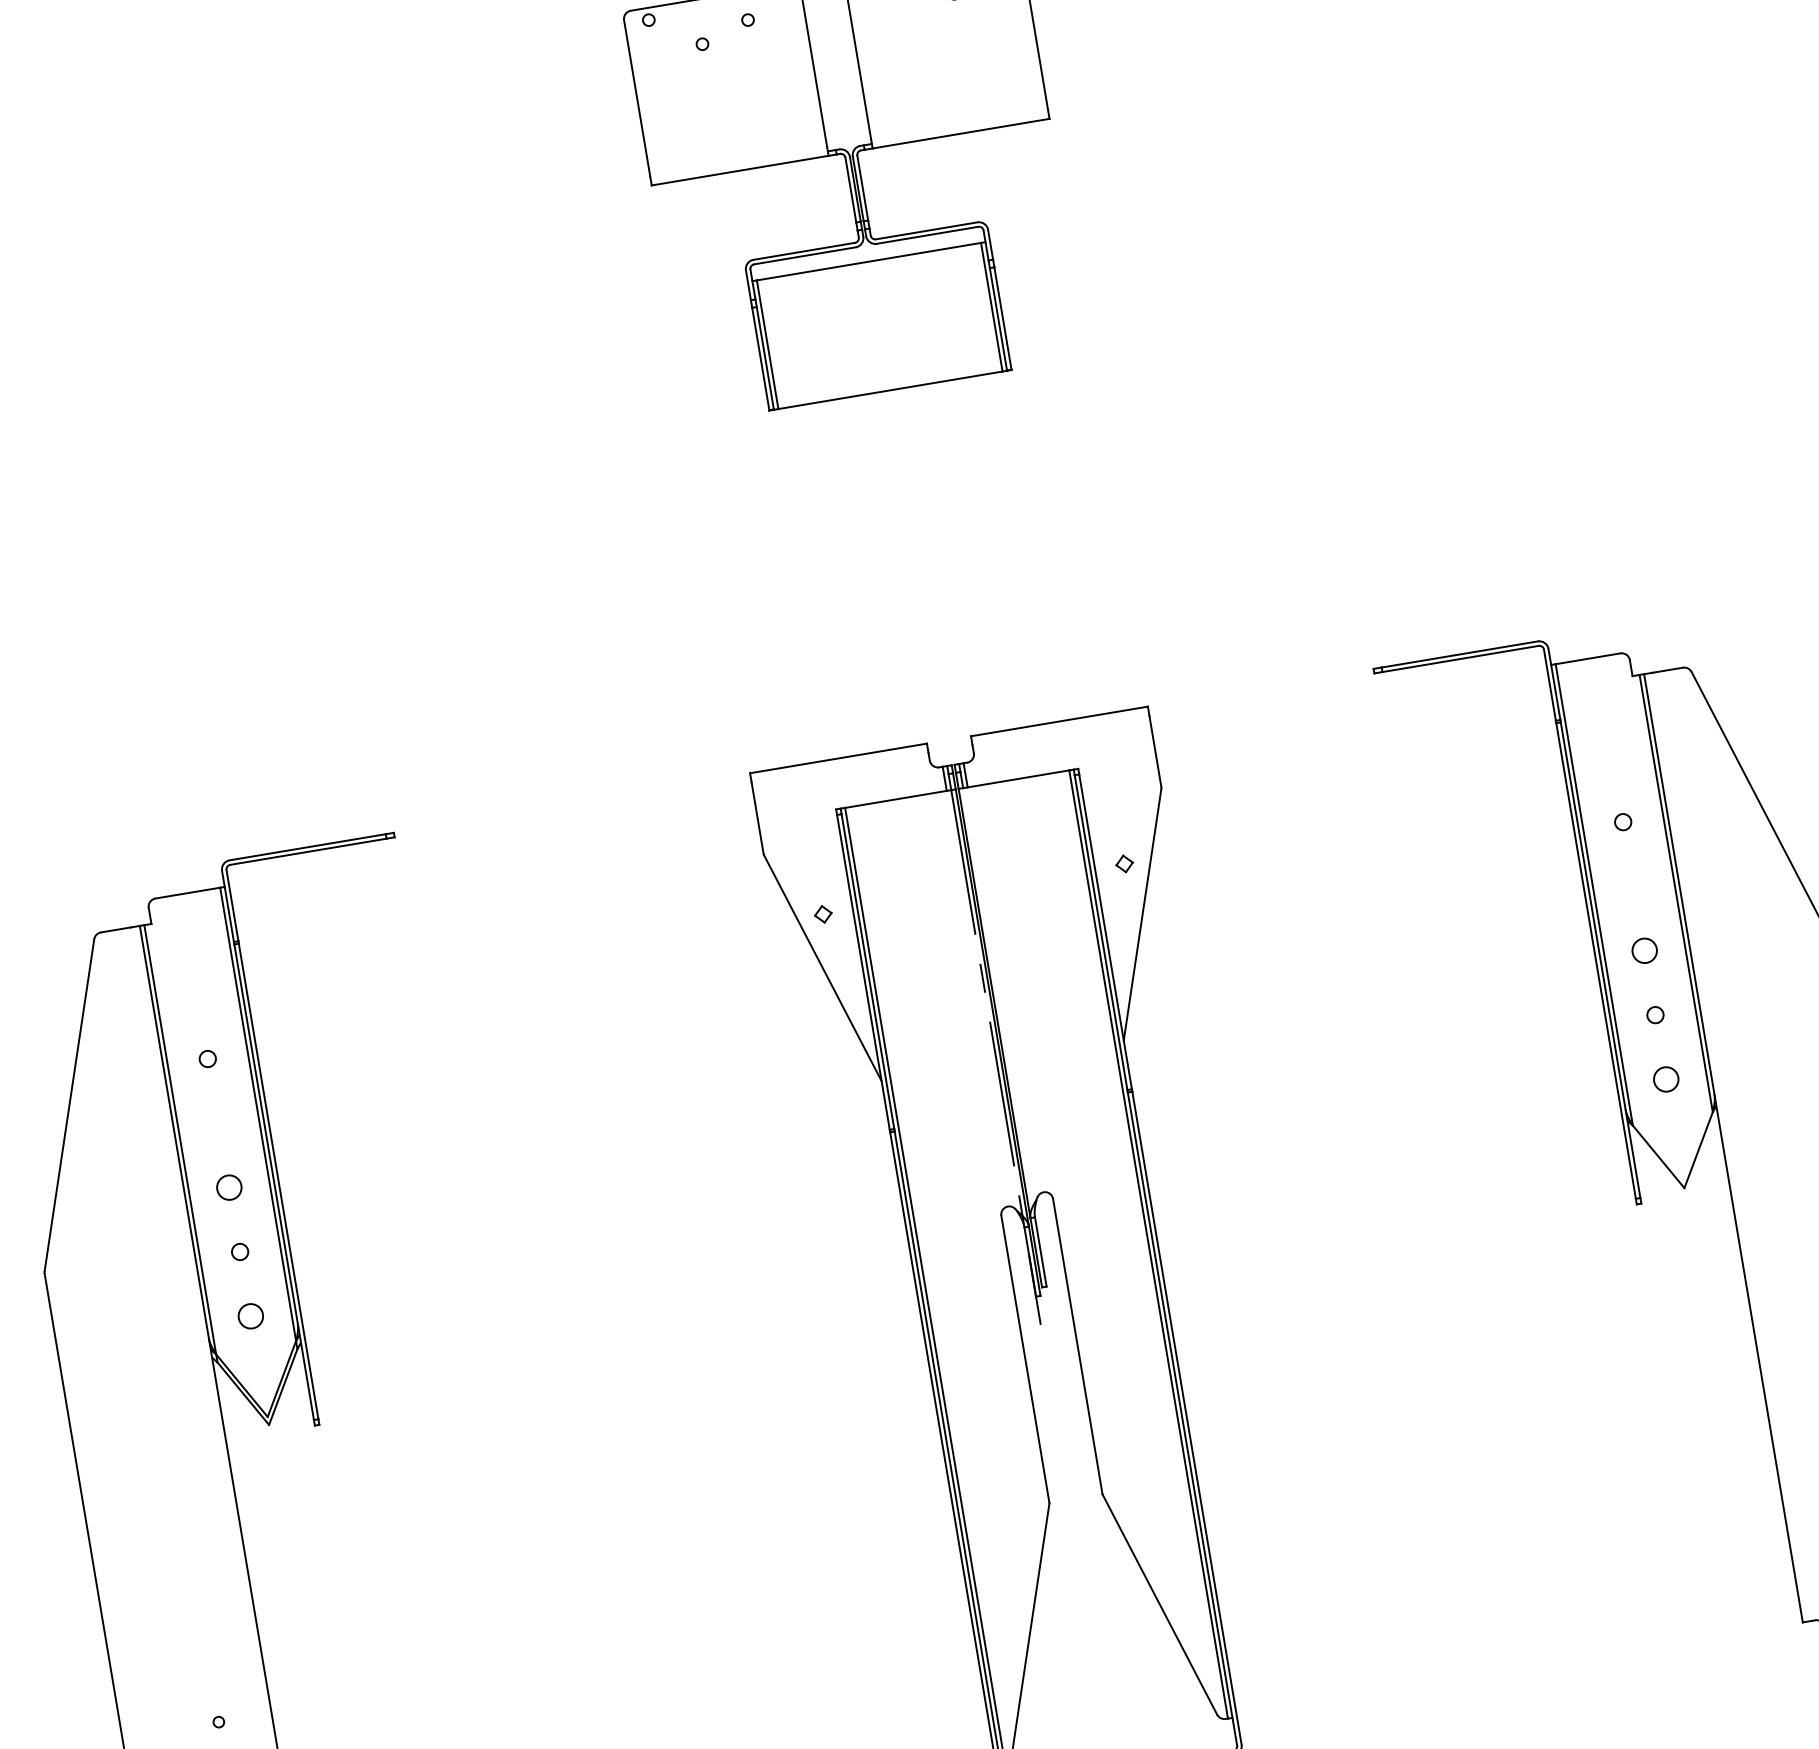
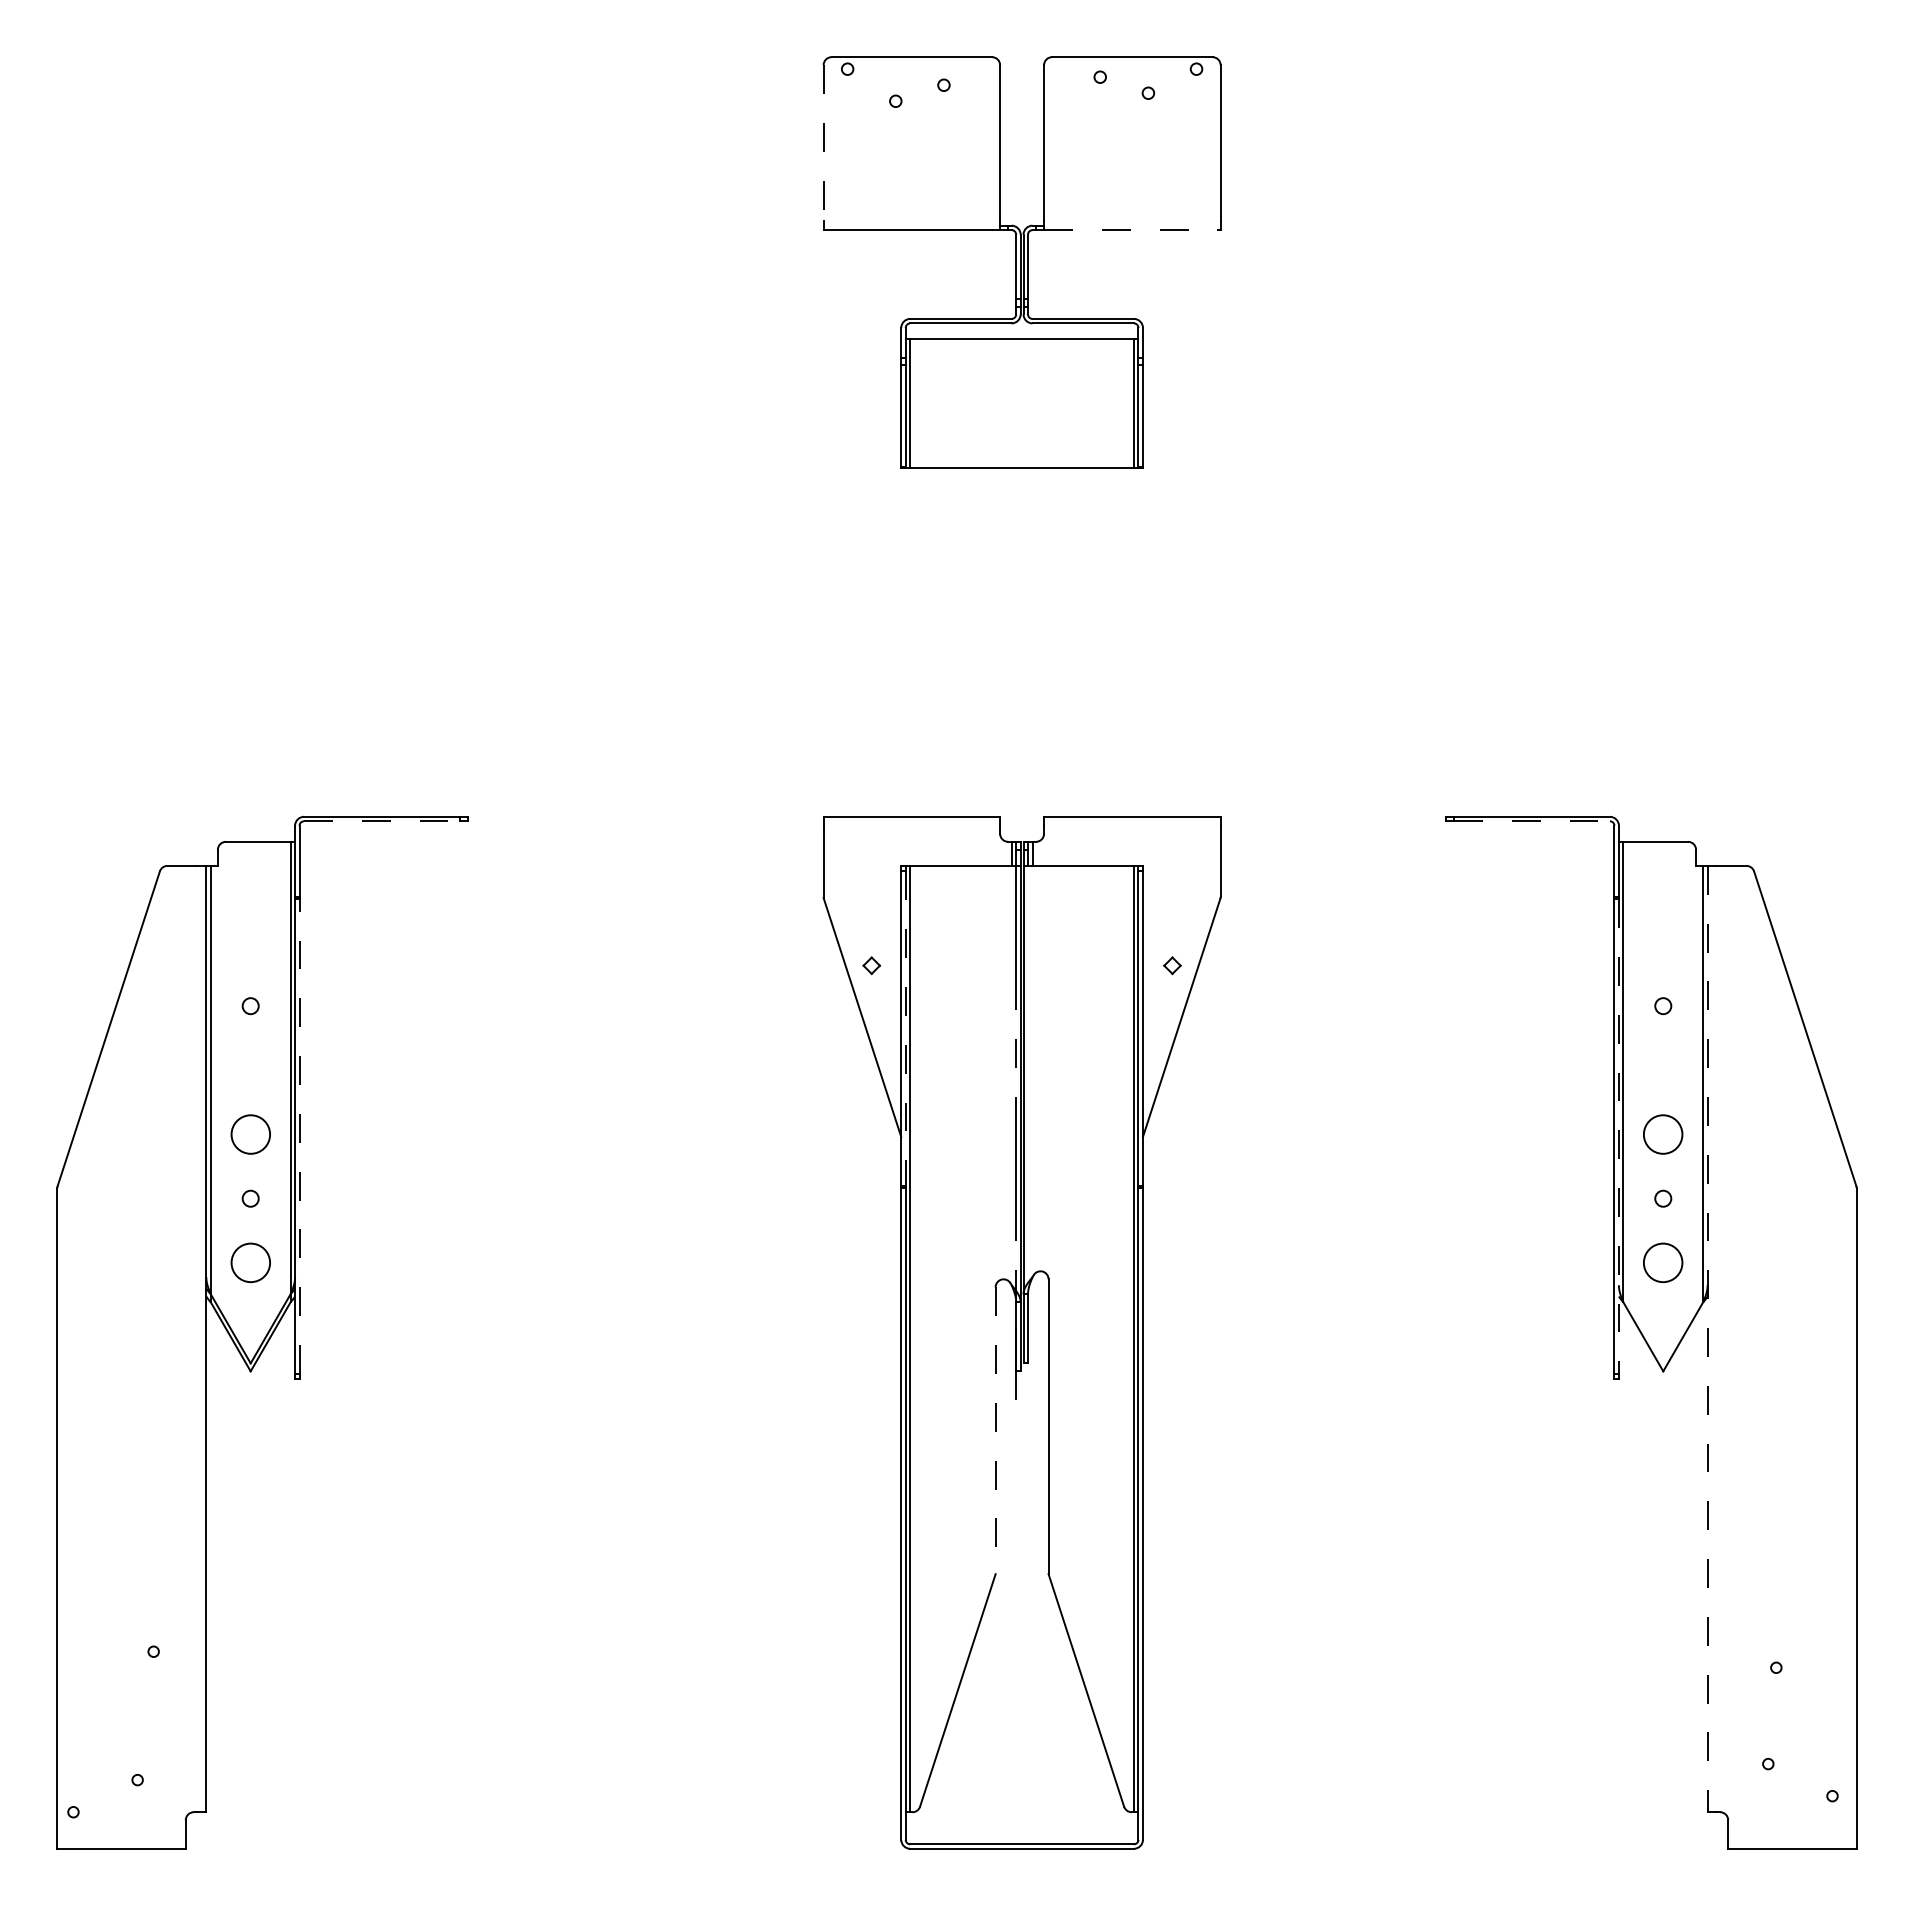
line: (637, 98) -> (823, 143), solid -> dashed
line: (961, 133) -> (1132, 230), solid -> dashed
line: (1460, 659) -> (1531, 821), solid -> dashed
line: (308, 851) -> (382, 821), solid -> dashed
circle: (1644, 950) -> (1663, 1134), size x1.6
line: (1600, 961) -> (1618, 1137), solid -> dashed
line: (867, 972) -> (905, 1029), solid -> dashed
circle: (1666, 1078) -> (1663, 1262), size x1.6
line: (1723, 1148) -> (1707, 1339), solid -> dashed
line: (278, 1181) -> (299, 1136), solid -> dashed
circle: (229, 1187) -> (250, 1134), size x1.6
circle: (250, 1315) -> (250, 1262), size x1.6
line: (1025, 1360) -> (995, 1431), solid -> dashed

